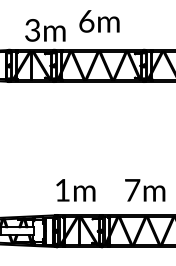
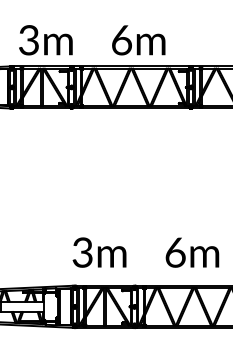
text: (99, 21) -> (138, 40), moved
text: (45, 30) -> (45, 40), moved
text: (62, 190) -> (82, 252), 1m -> 3m
text: (132, 190) -> (175, 252), 7m -> 6m

